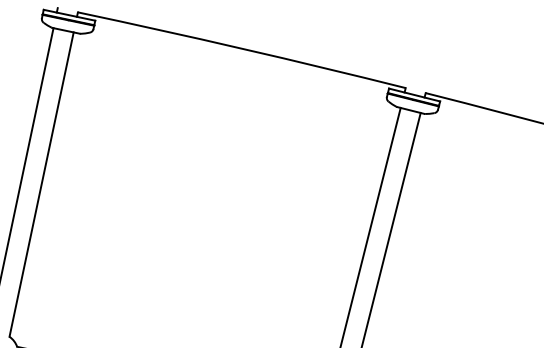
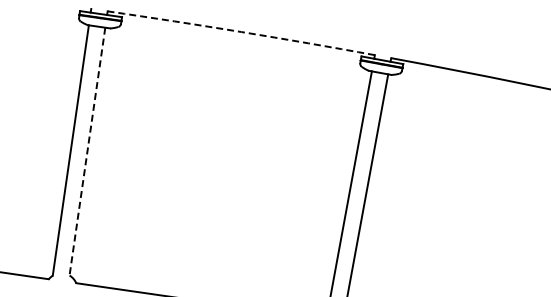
arc: (242, 49) -> (241, 32), solid -> dashed
line: (41, 185) -> (87, 152), solid -> dashed

